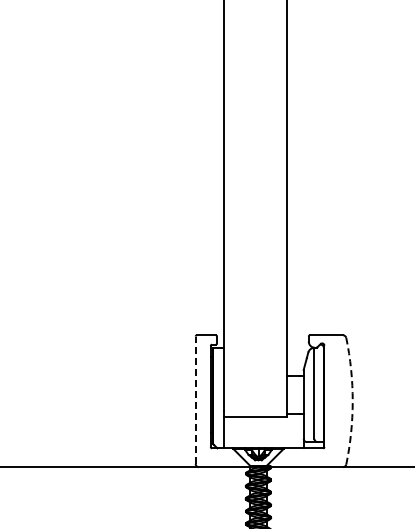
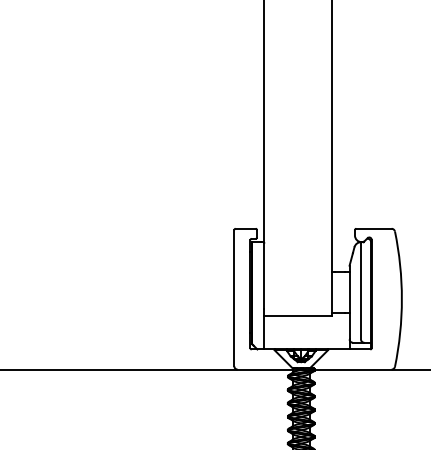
line: (195, 400) -> (234, 298), dashed -> solid
arc: (352, 401) -> (401, 299), dashed -> solid

